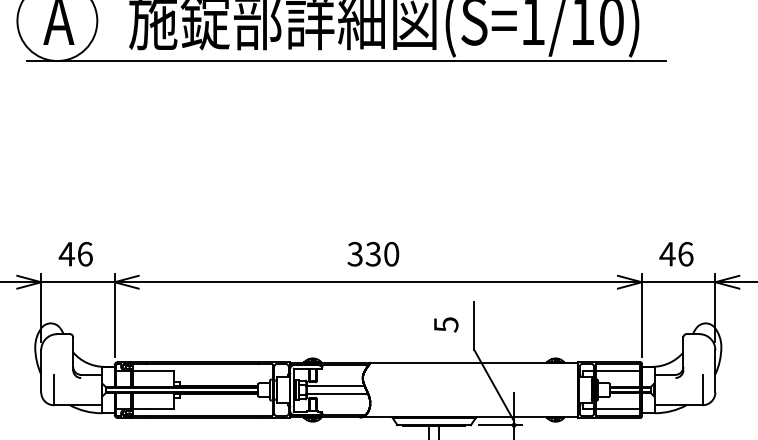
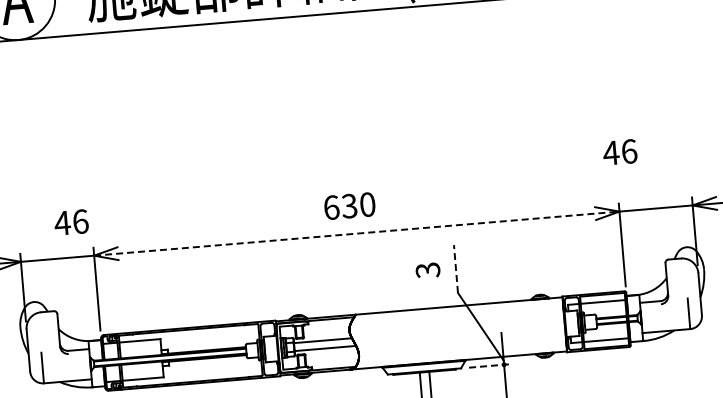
text: (354, 253) -> (330, 207), 330 -> 630
text: (75, 254) -> (71, 222), moved
text: (676, 254) -> (620, 152), moved
line: (378, 282) -> (357, 233), solid -> dashed
text: (445, 324) -> (427, 270), 5 -> 3
line: (474, 325) -> (456, 268), solid -> dashed
line: (500, 425) -> (490, 366), solid -> dashed

